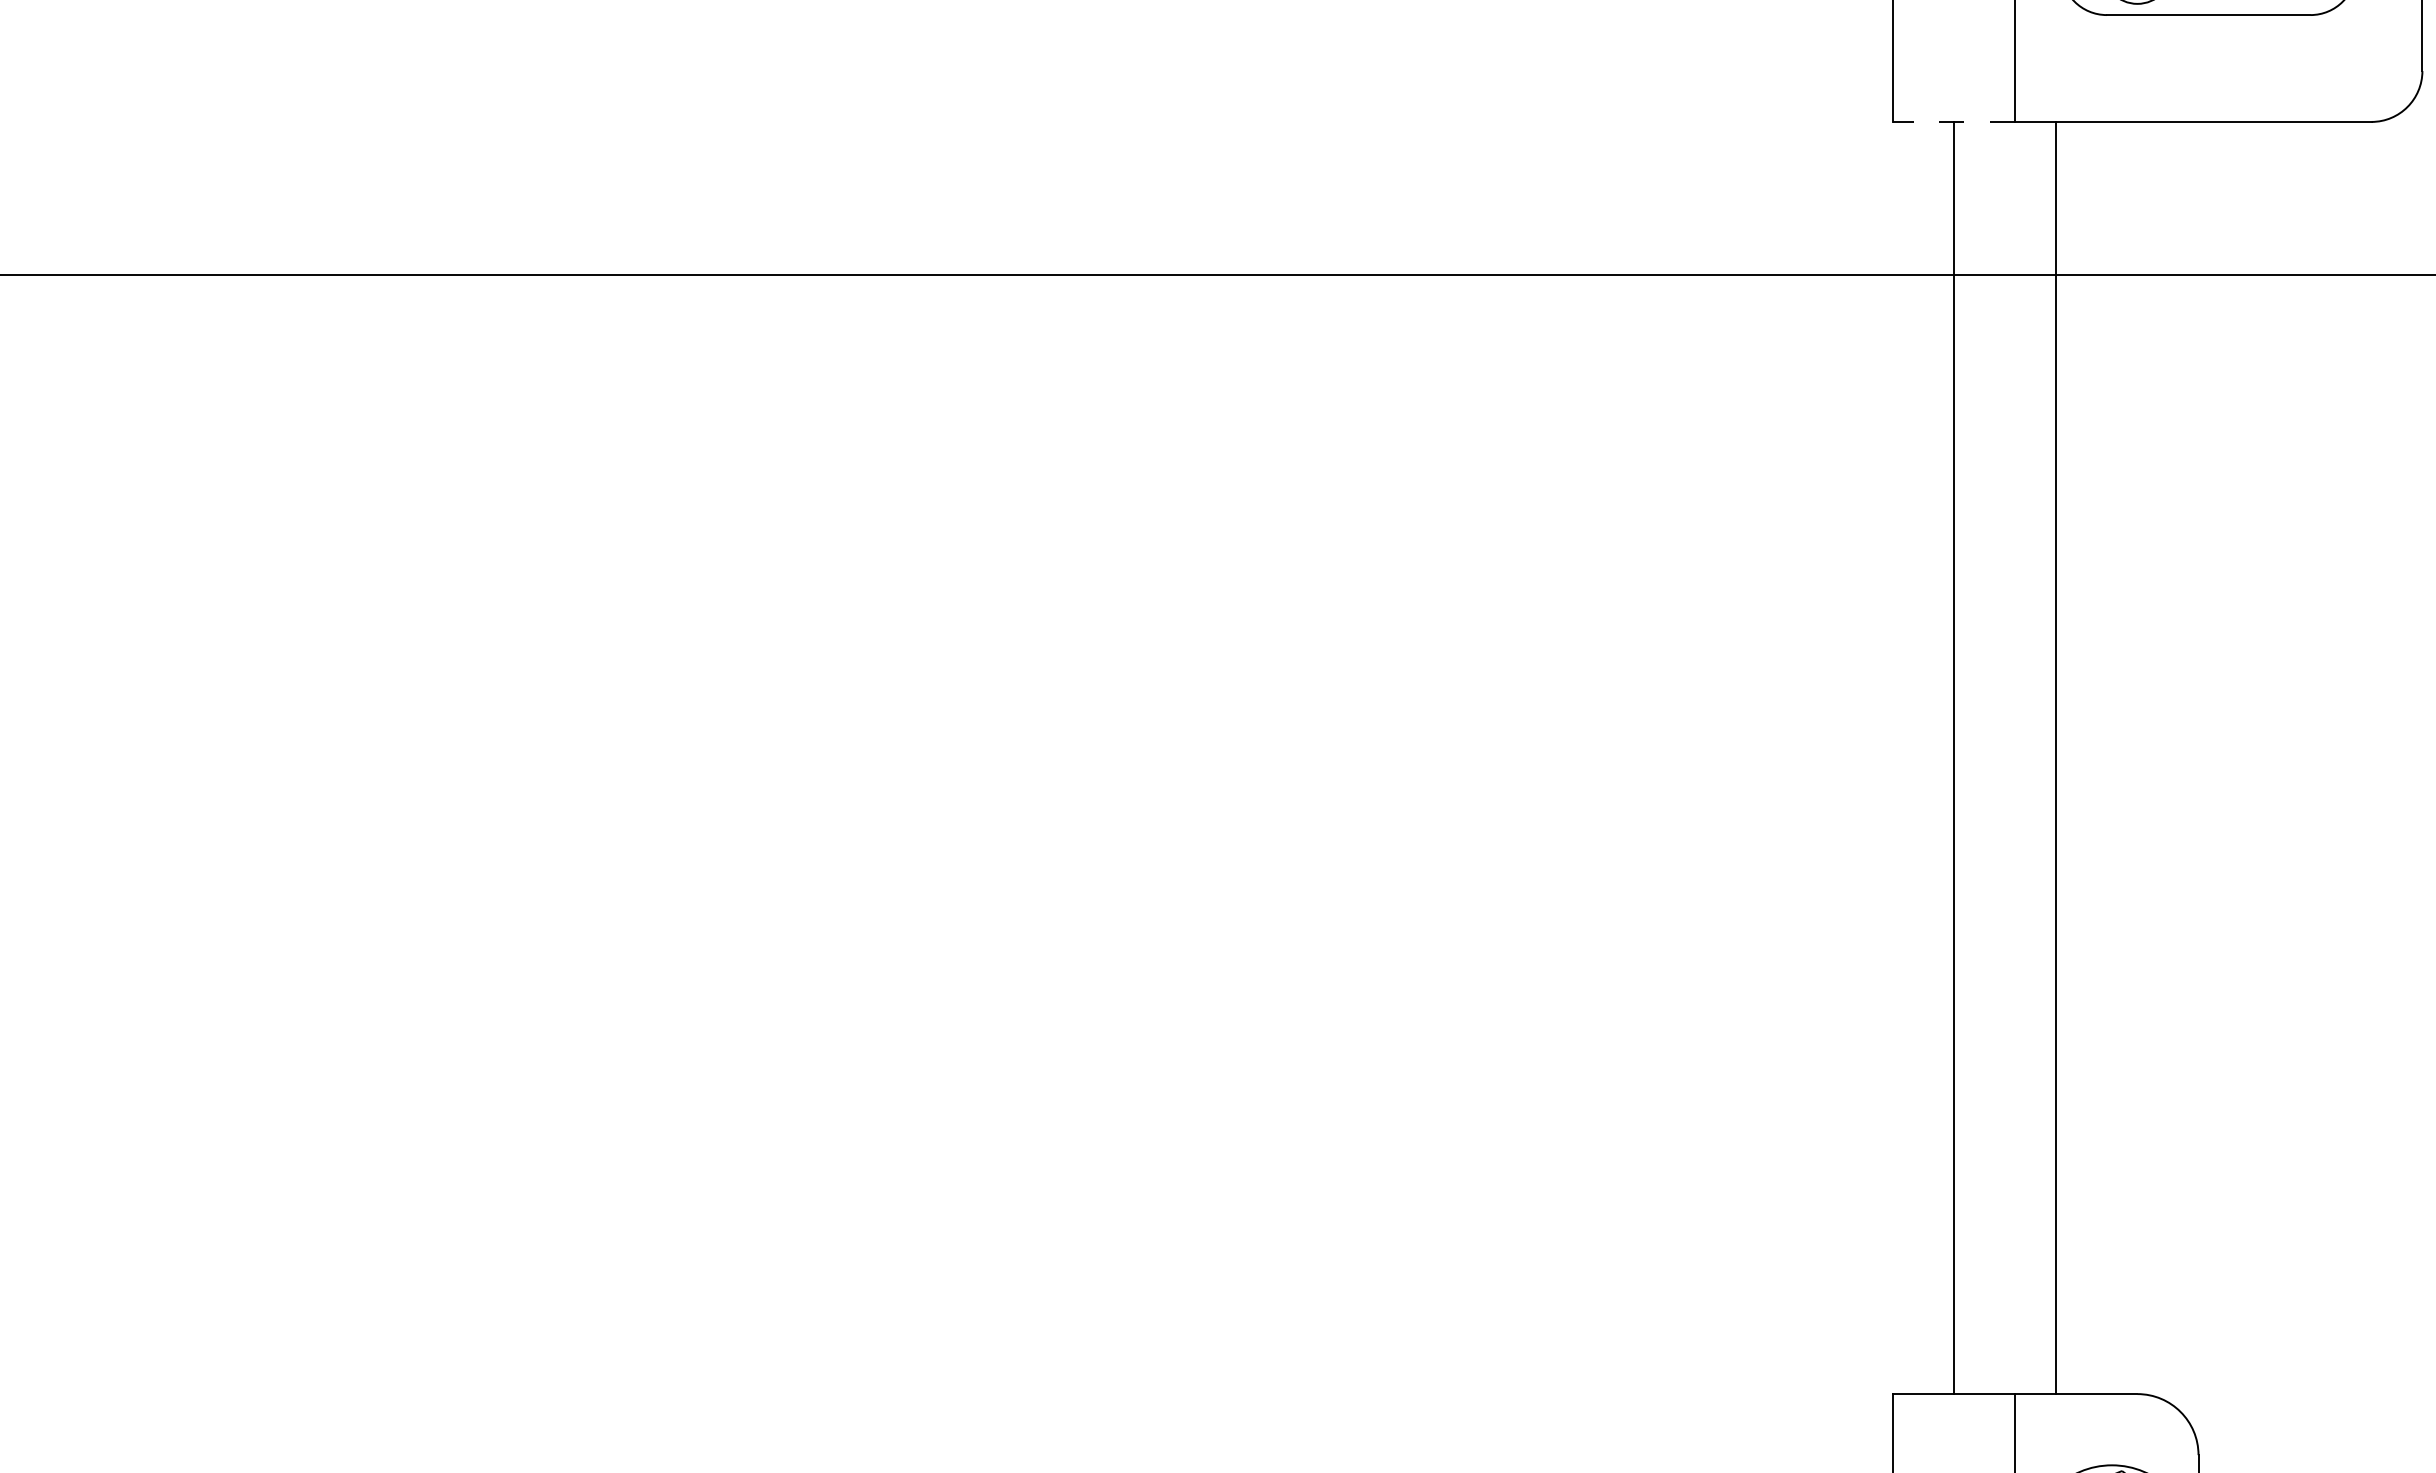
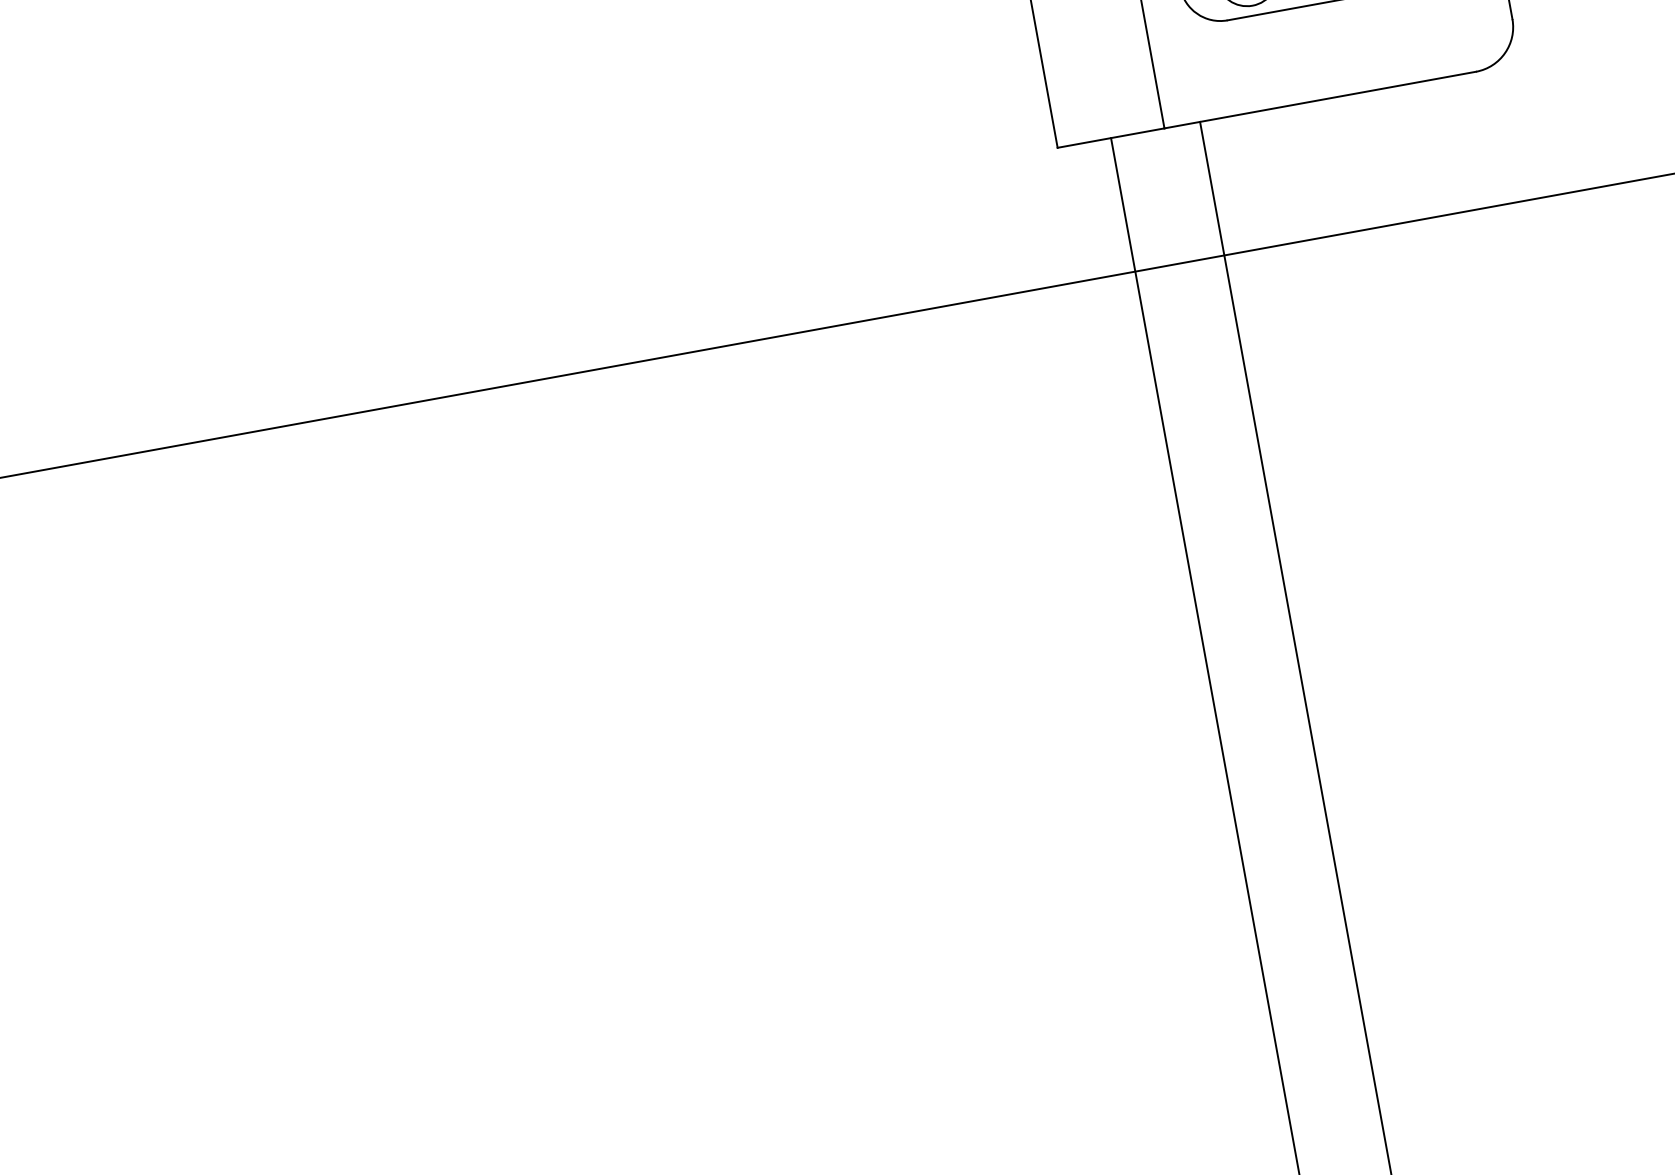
line: (1953, 121) -> (1110, 137), dashed -> solid

